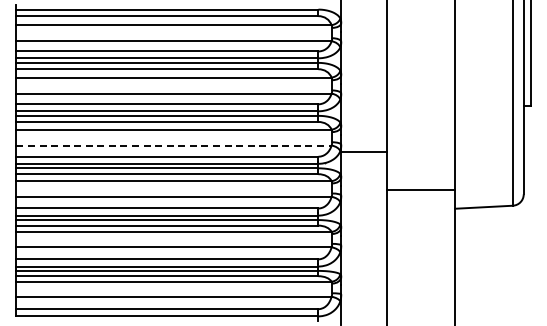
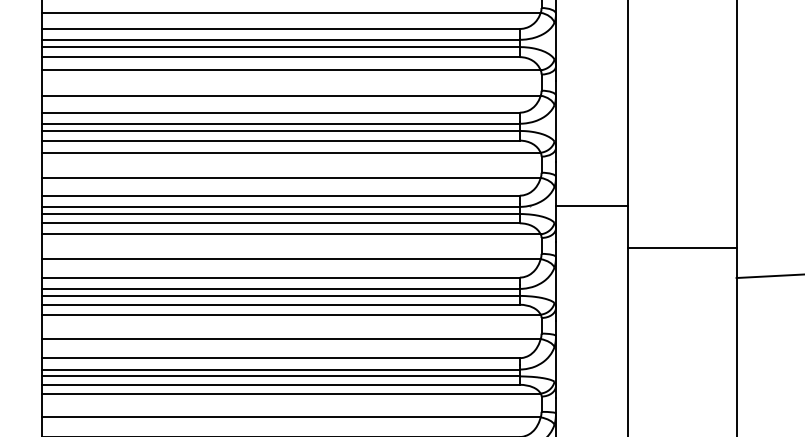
line: (173, 145) -> (290, 177), dashed -> solid
line: (363, 152) -> (591, 206), moved

